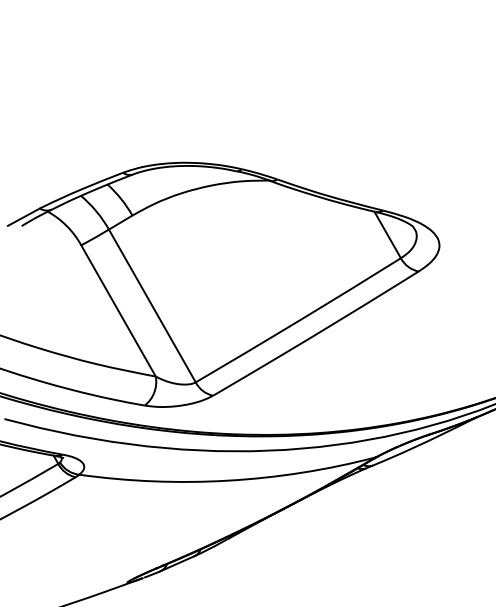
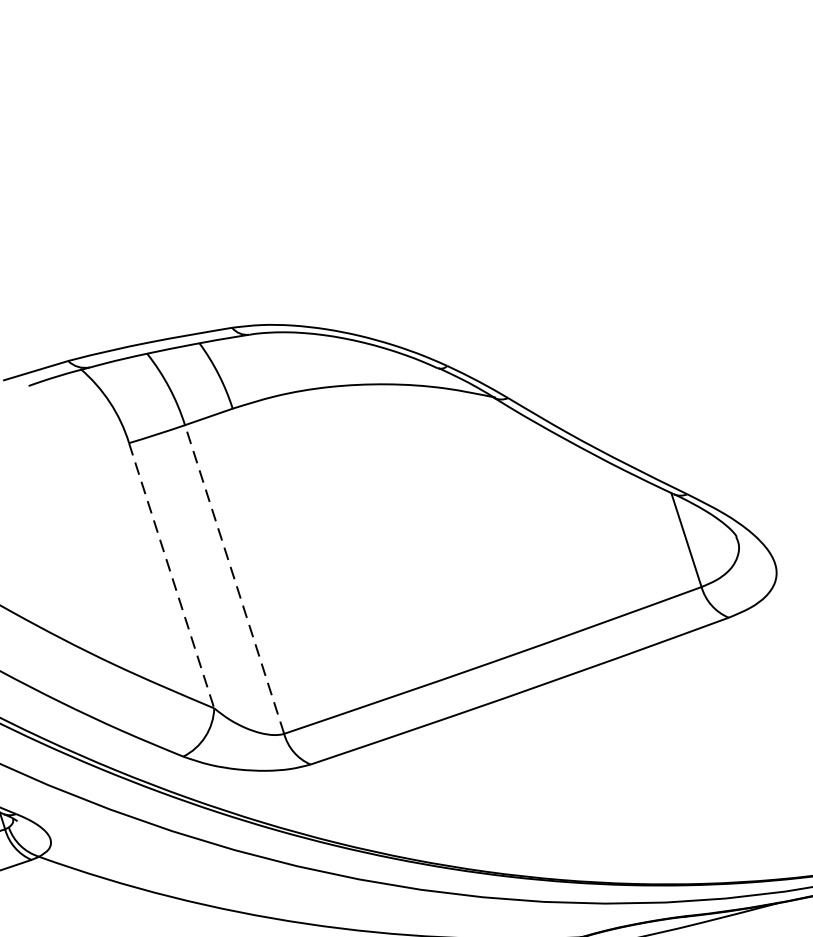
line: (152, 305) -> (235, 578), solid -> dashed
line: (118, 311) -> (171, 576), solid -> dashed

